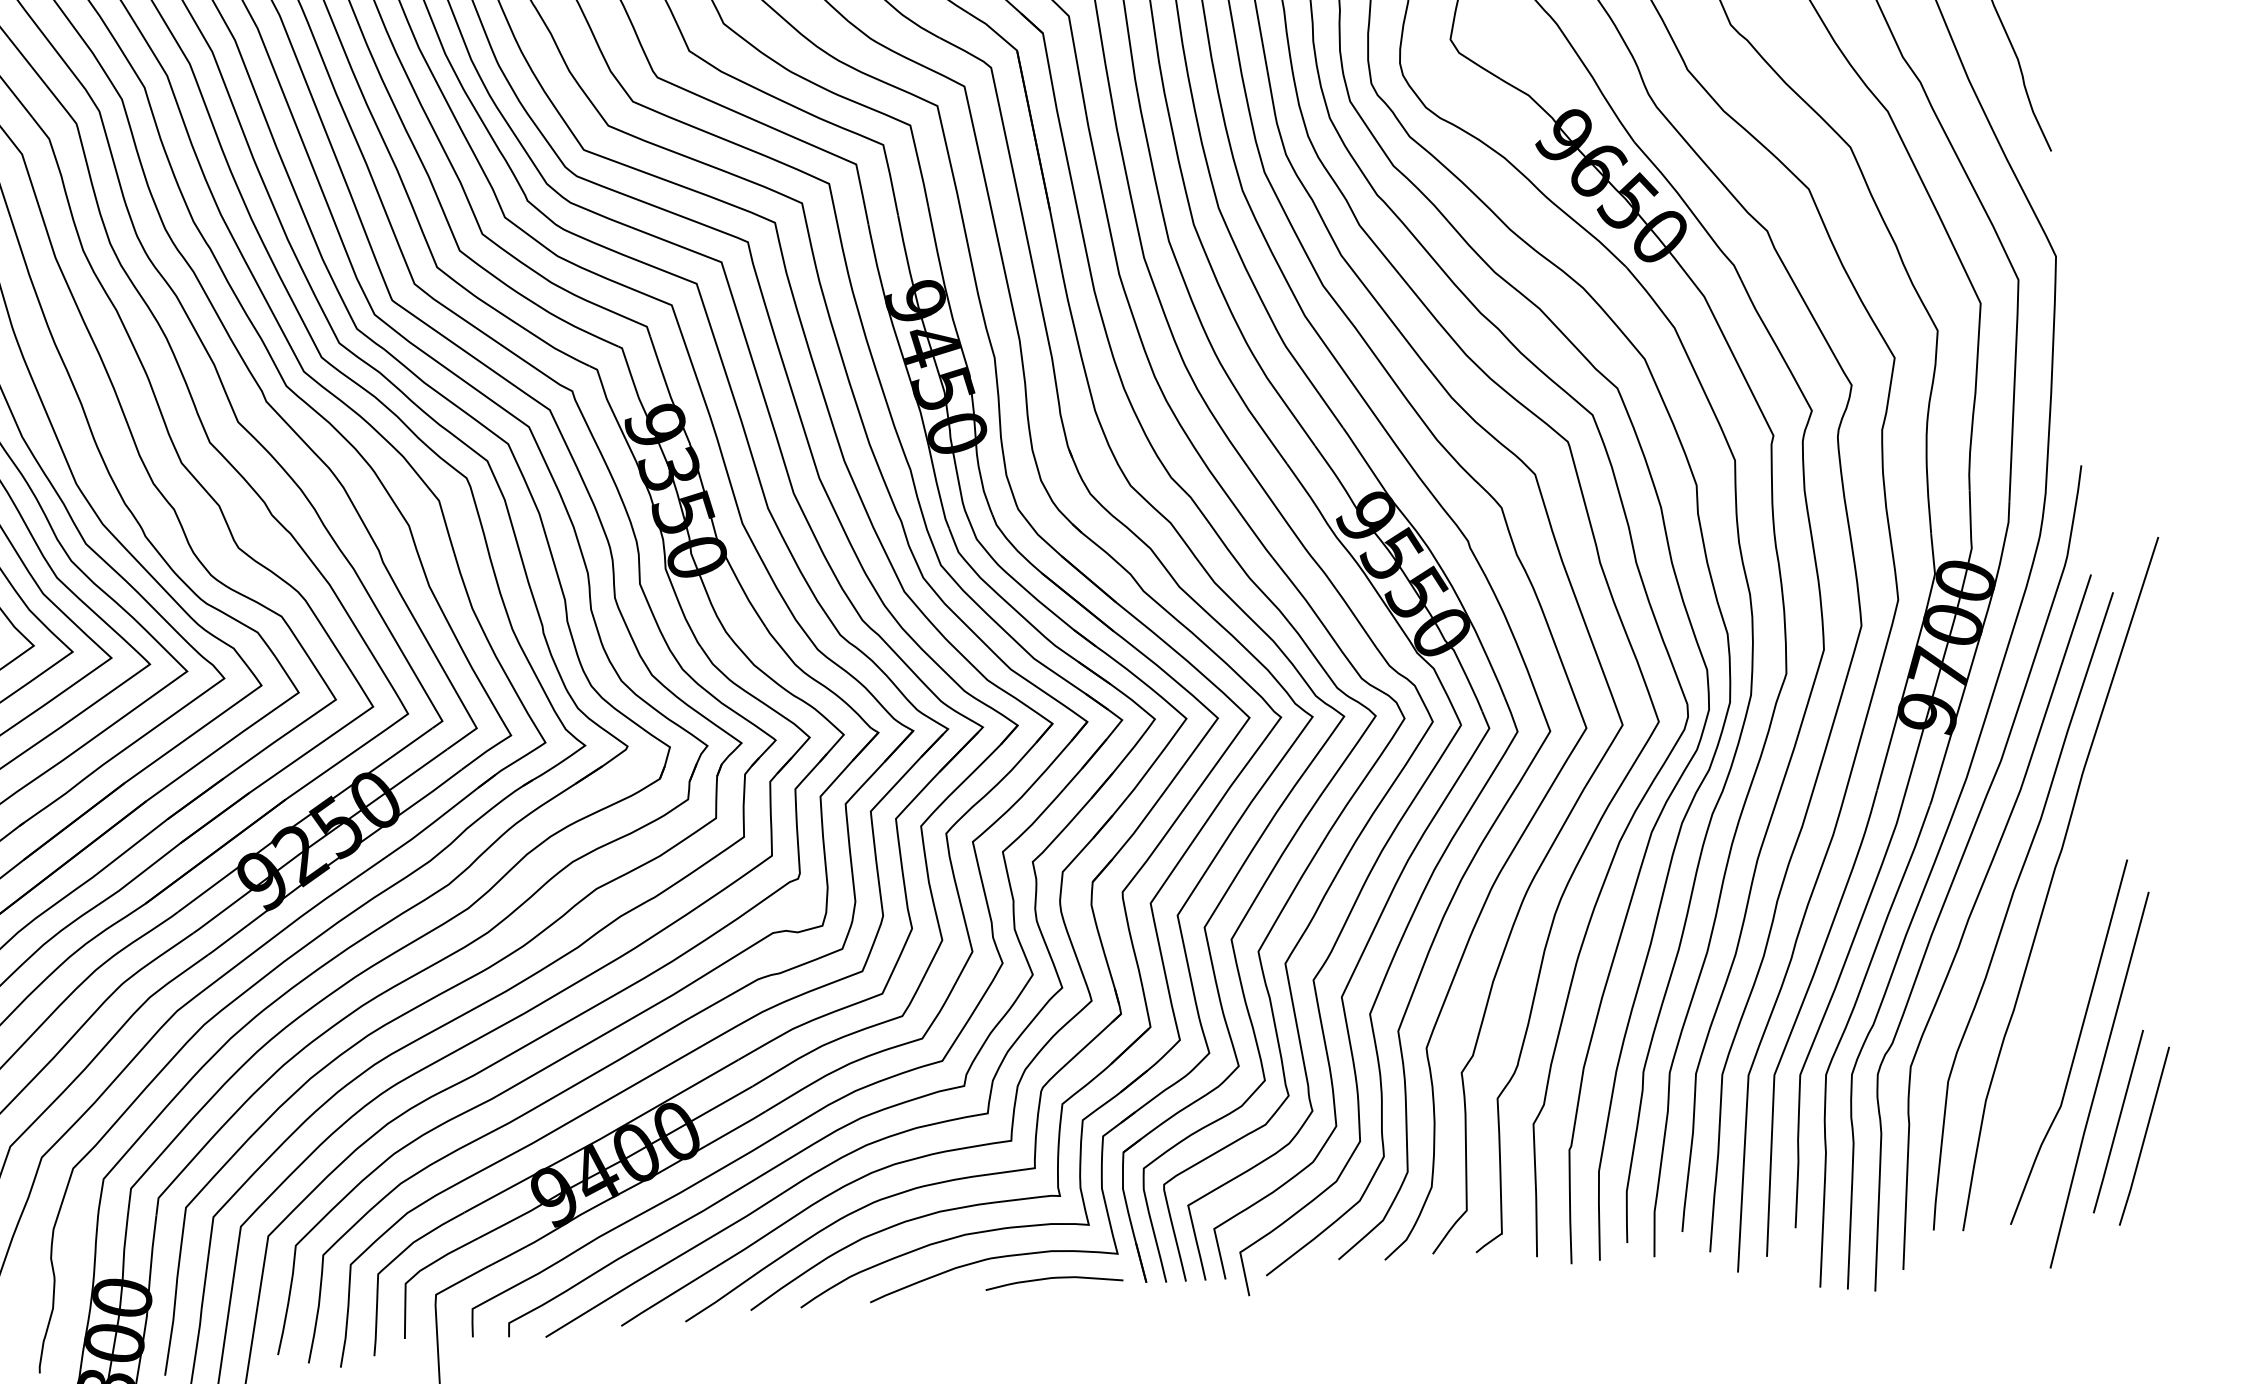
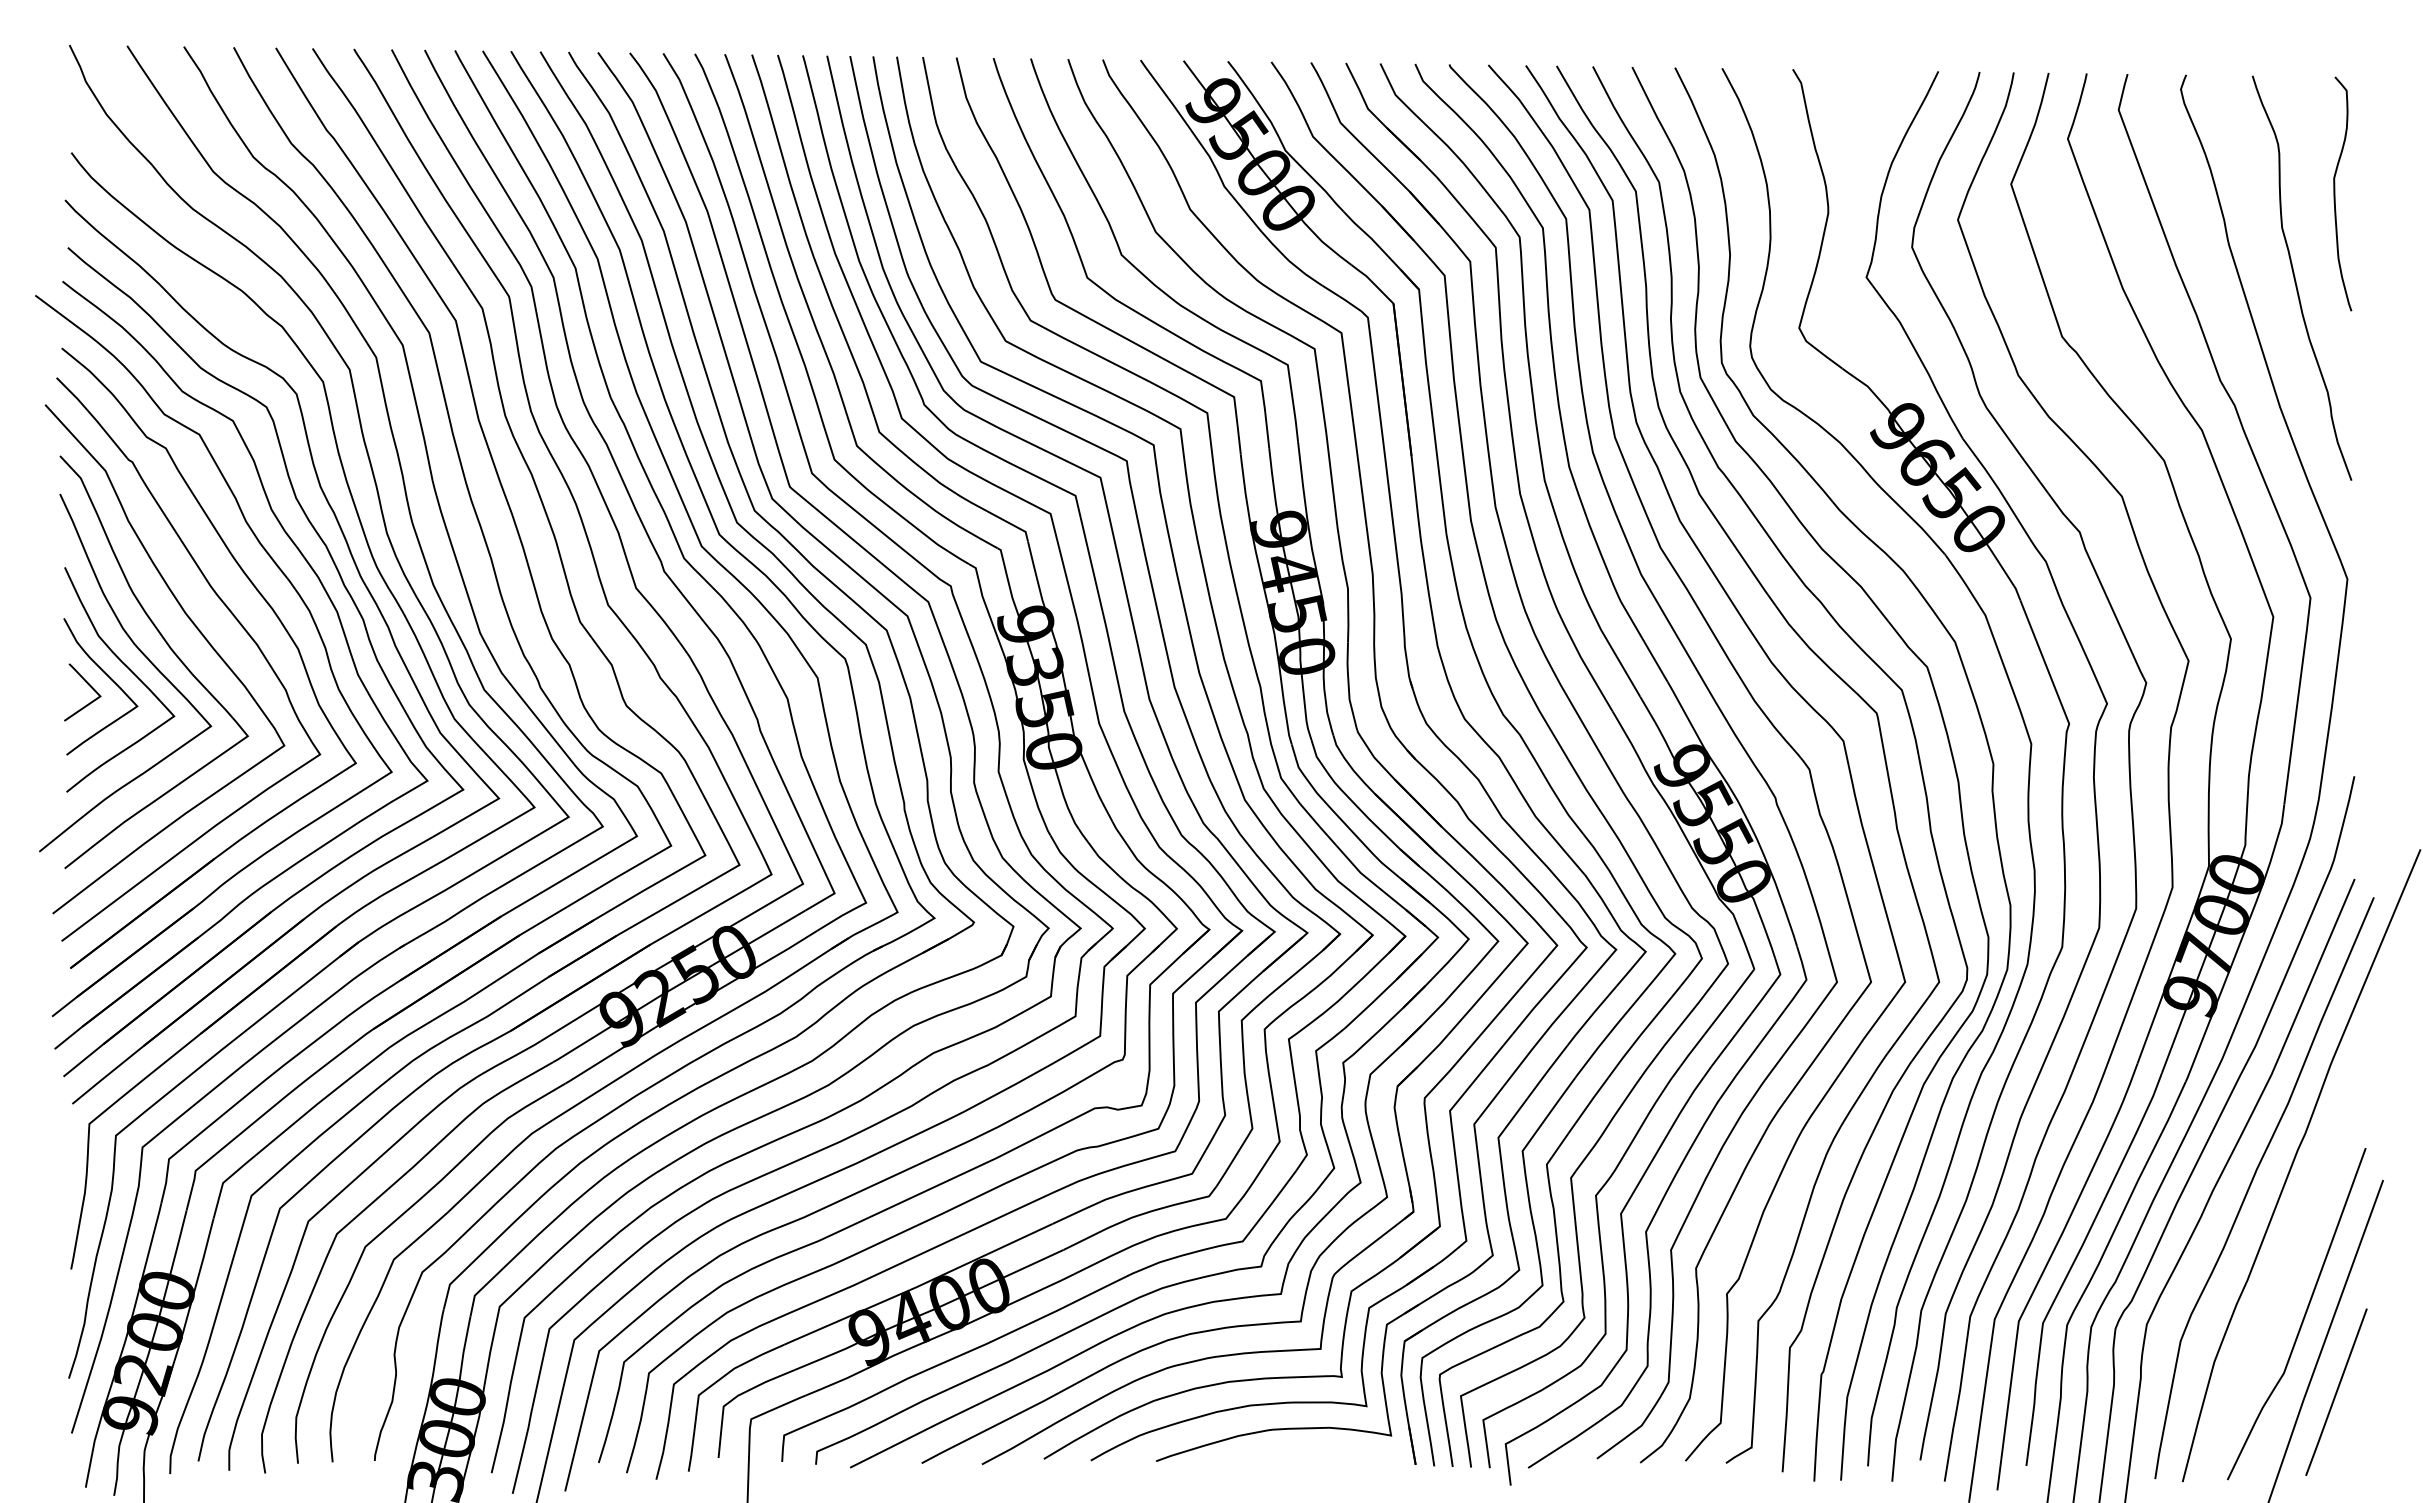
line: (2144, 1135) -> (2359, 1407), removed
curve: (1053, 1278) -> (1329, 1453), removed

